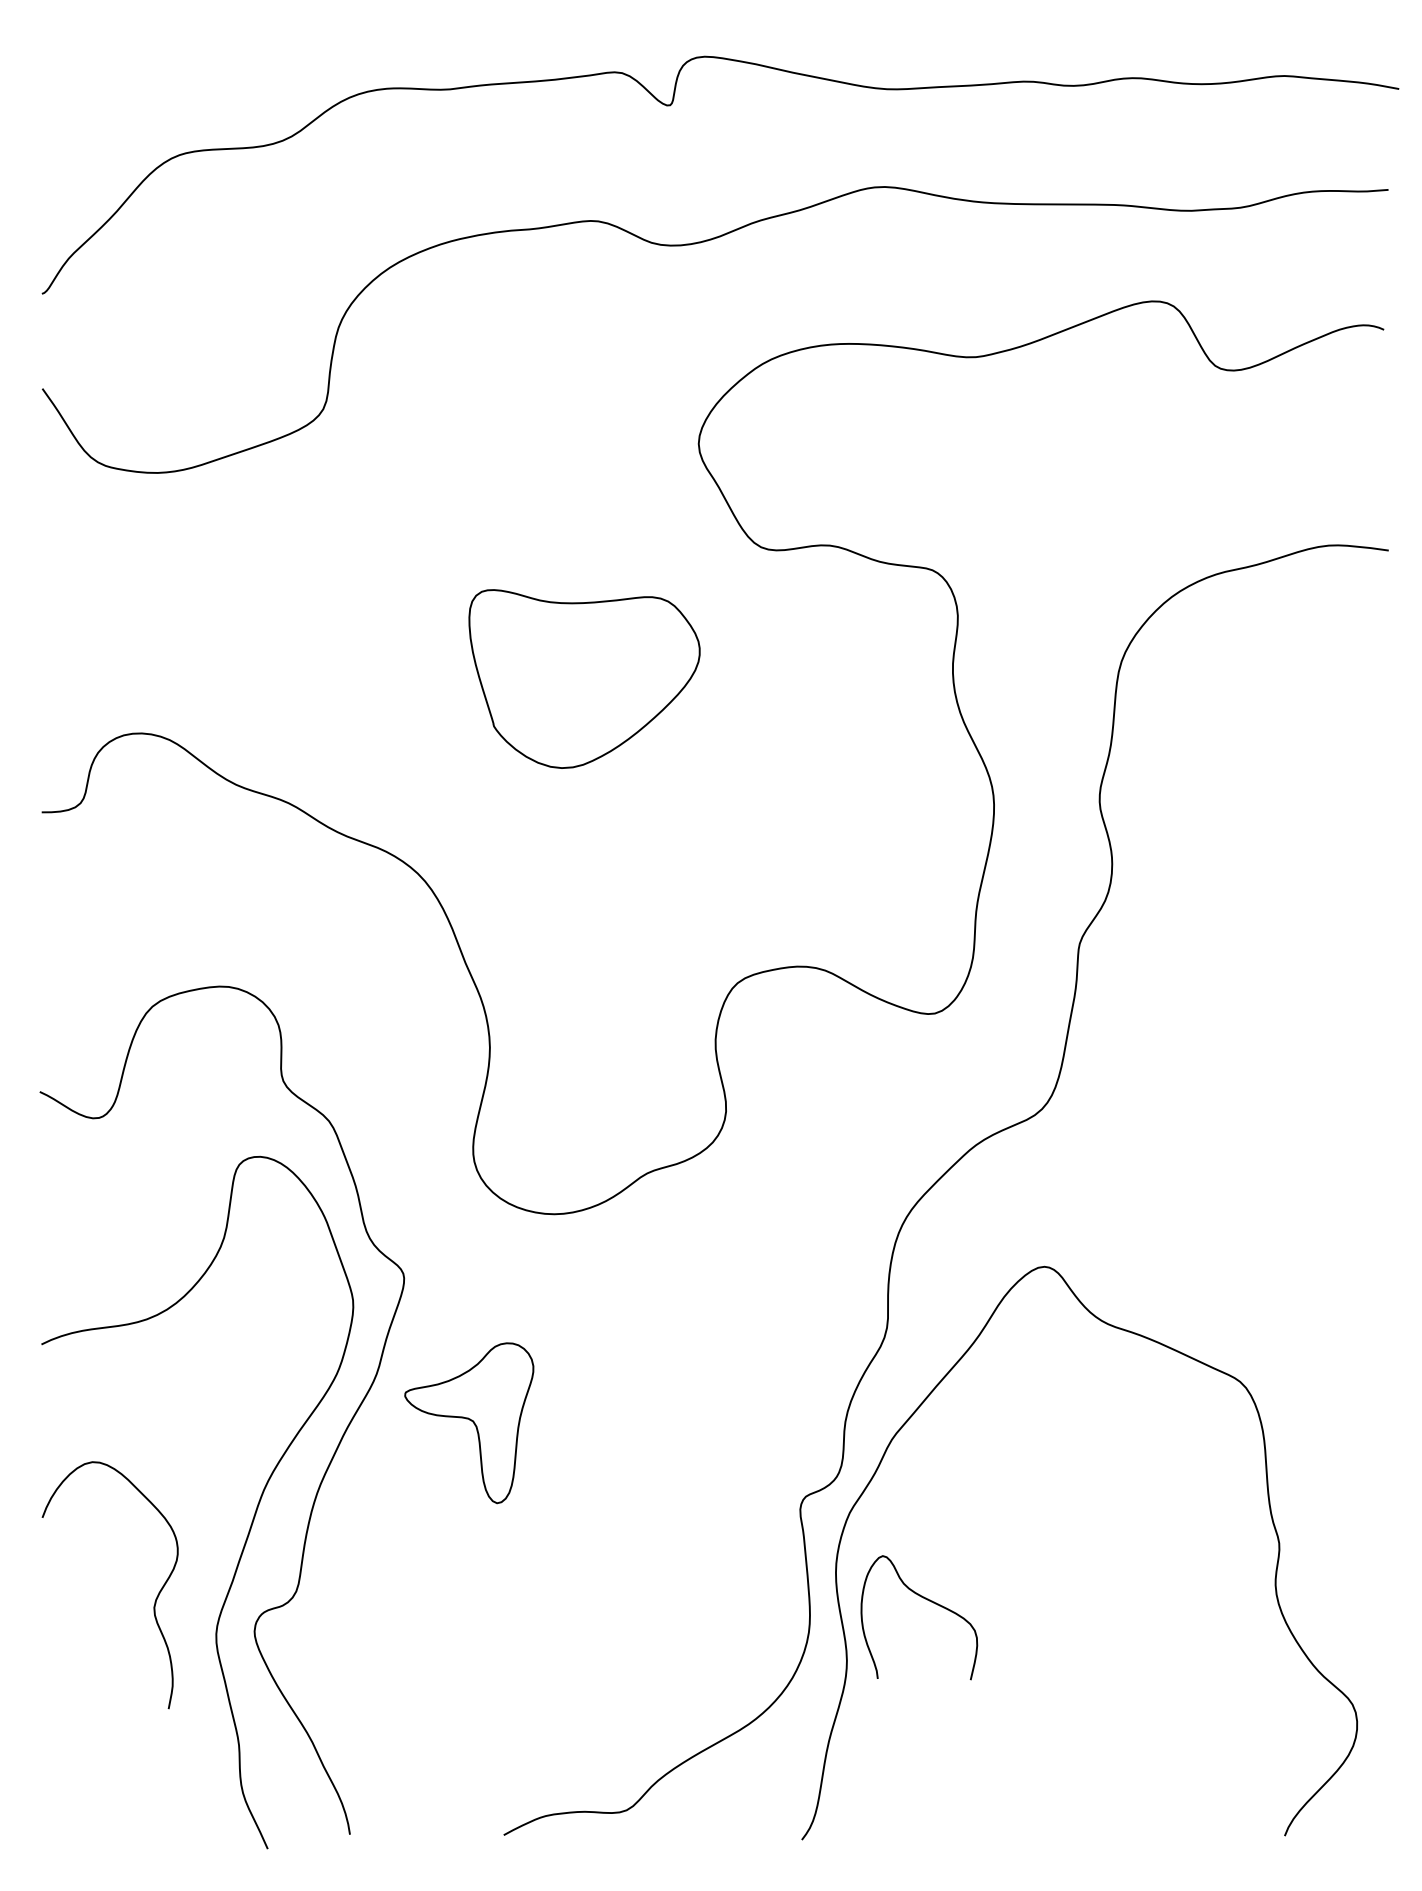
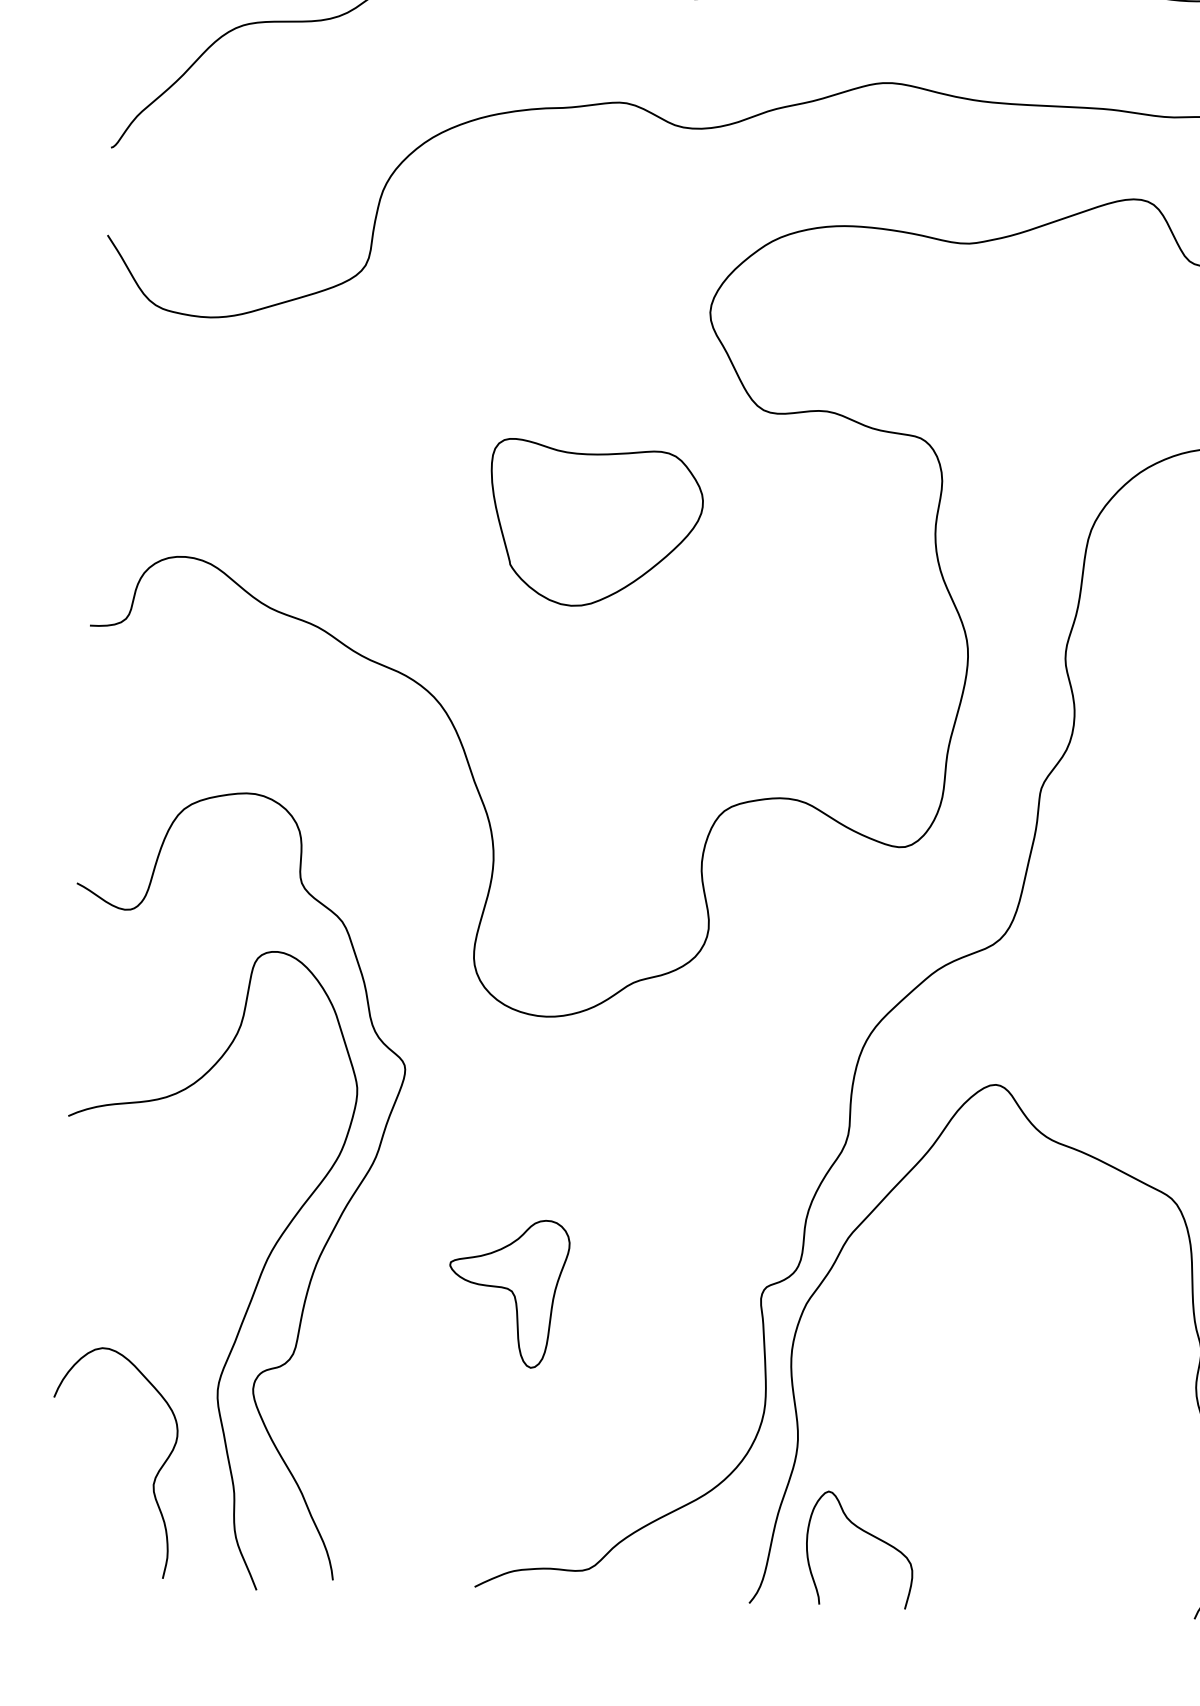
part: (469, 1423) -> (508, 1293), moved
curve: (927, 1600) -> (868, 1534), moved
curve: (154, 1601) -> (154, 1479), moved

